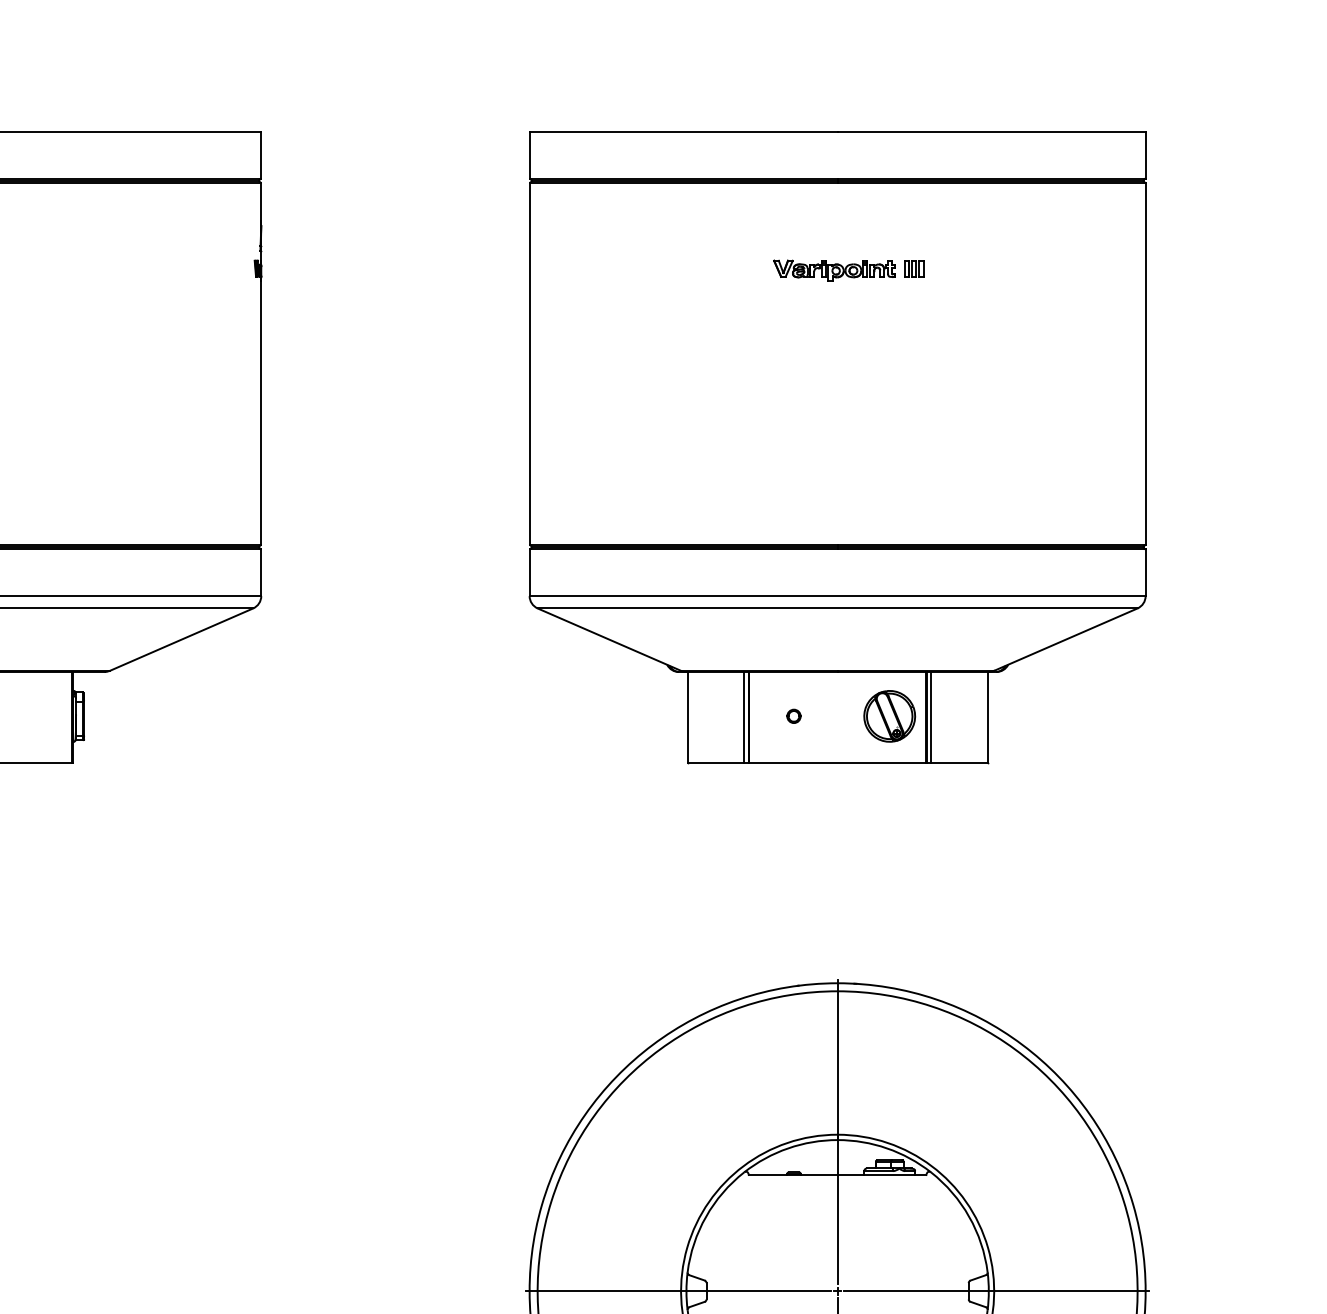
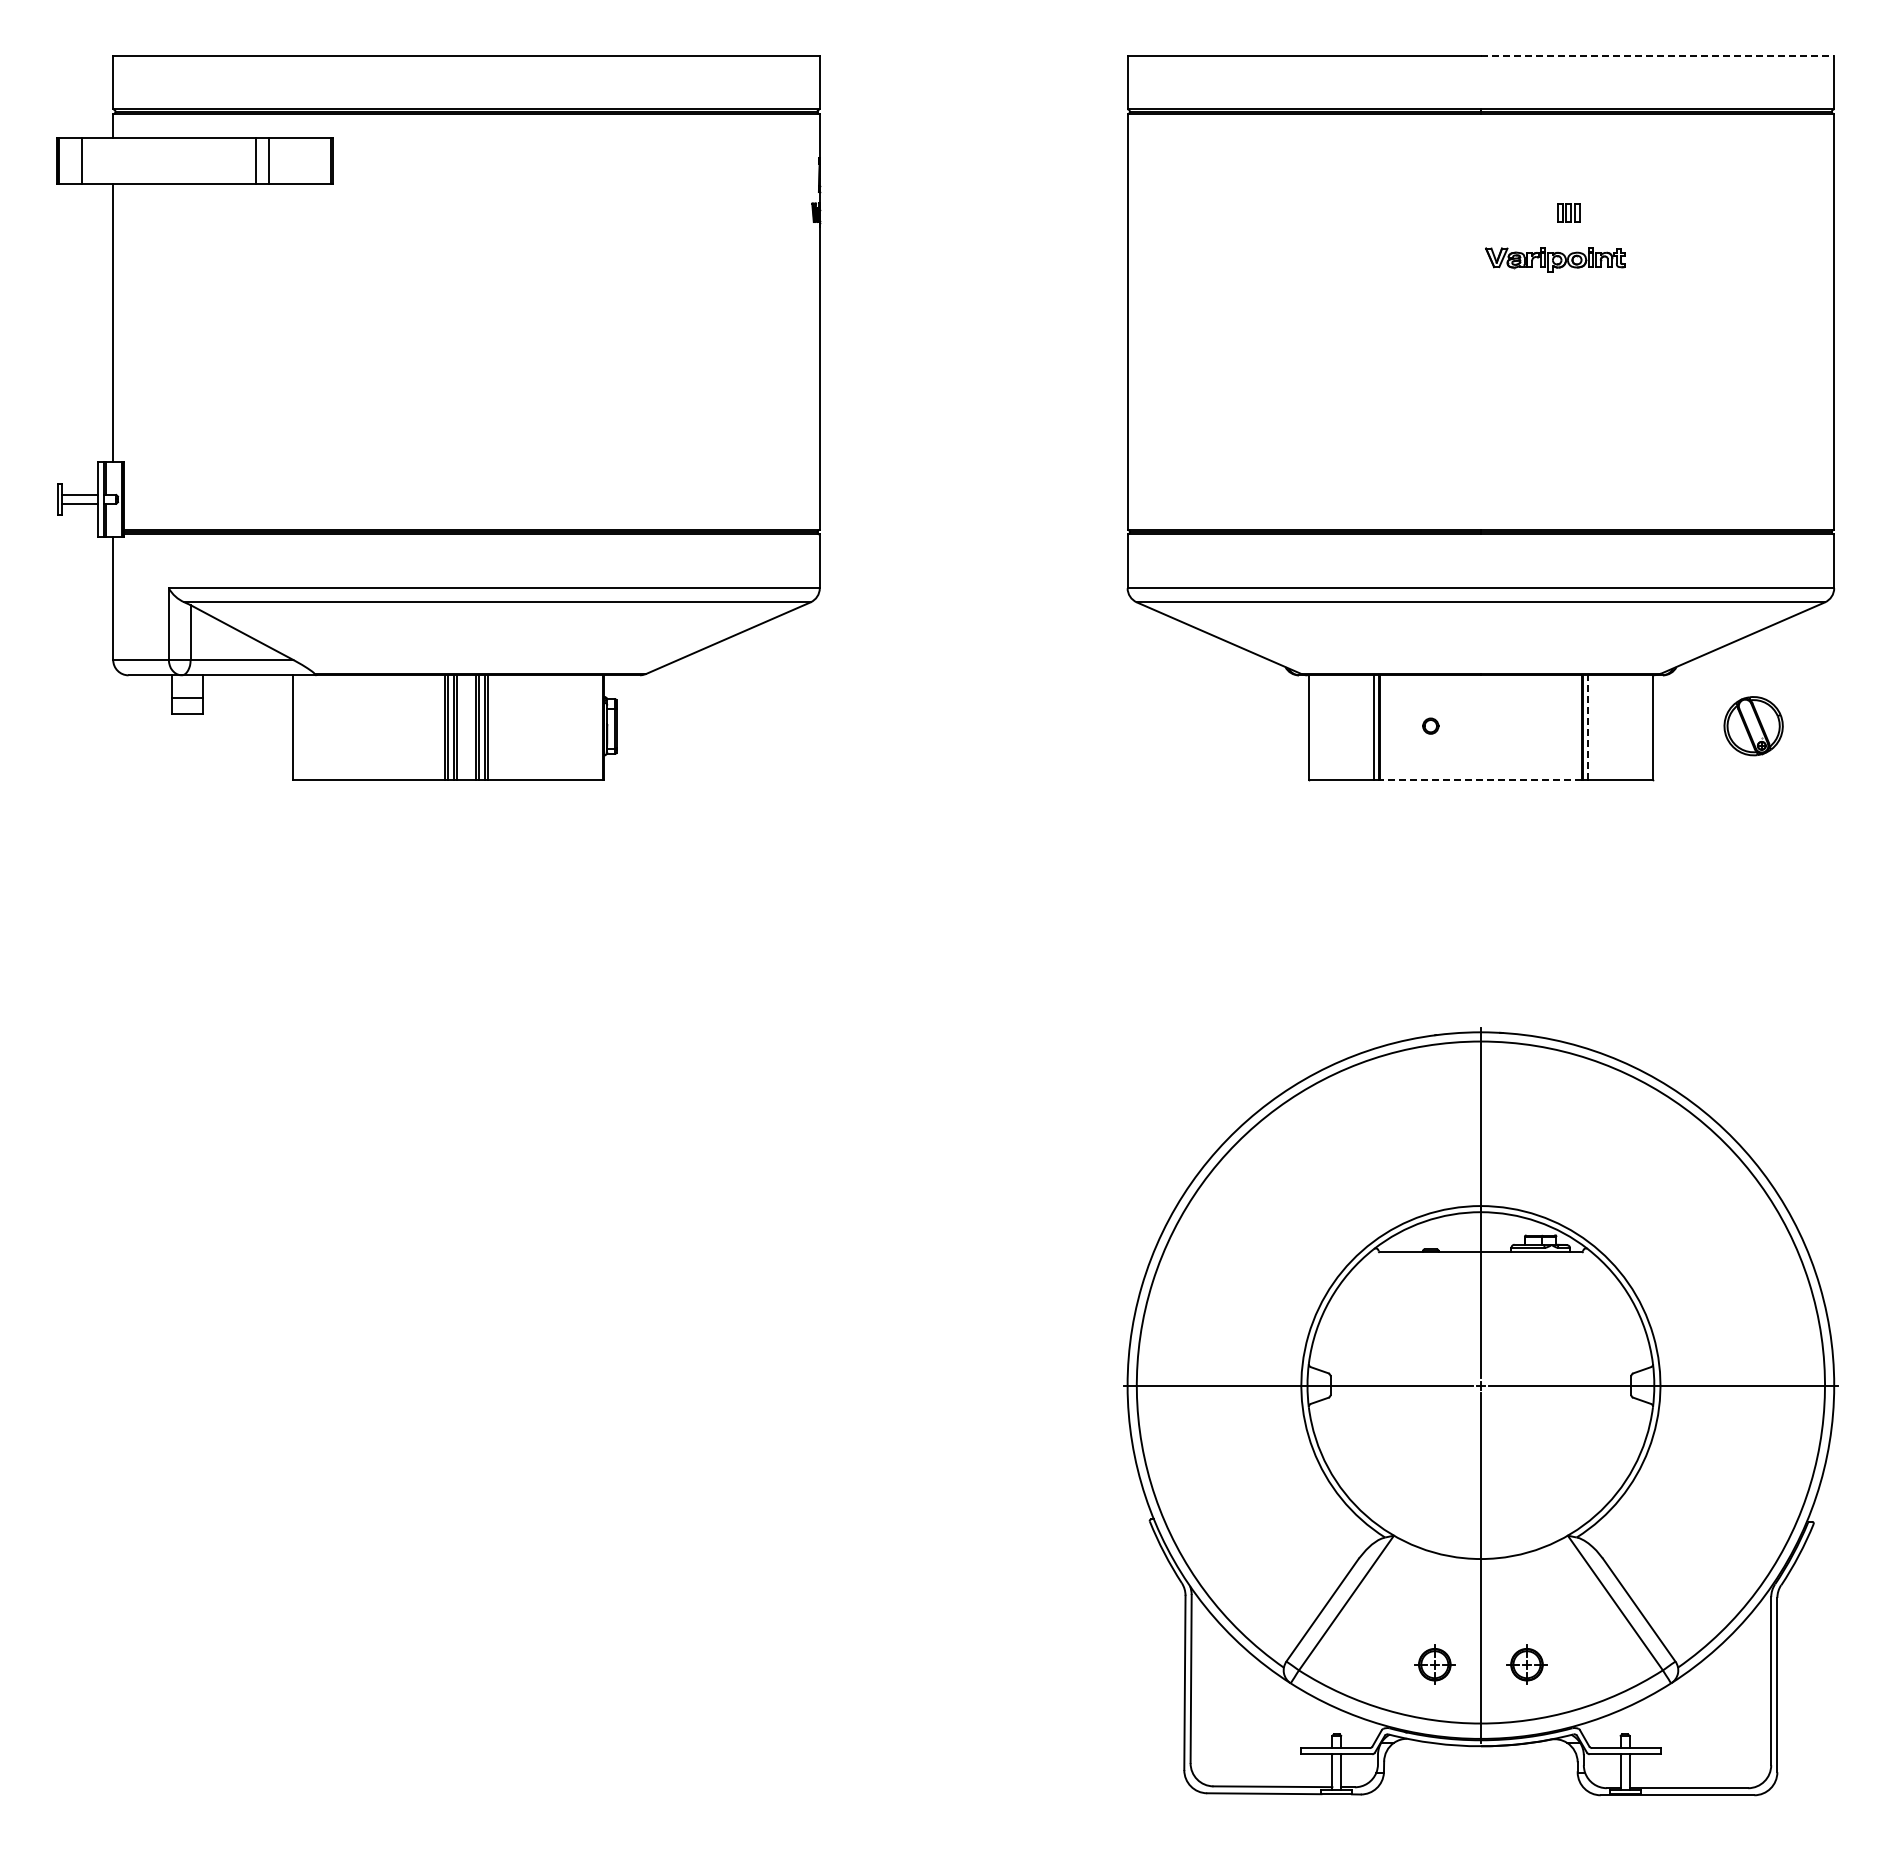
line: (991, 131) -> (1657, 55), solid -> dashed
part: (834, 270) -> (1555, 259), moved
part: (889, 716) -> (1753, 726), moved
line: (931, 717) -> (1588, 727), solid -> dashed
line: (837, 762) -> (1480, 779), solid -> dashed

